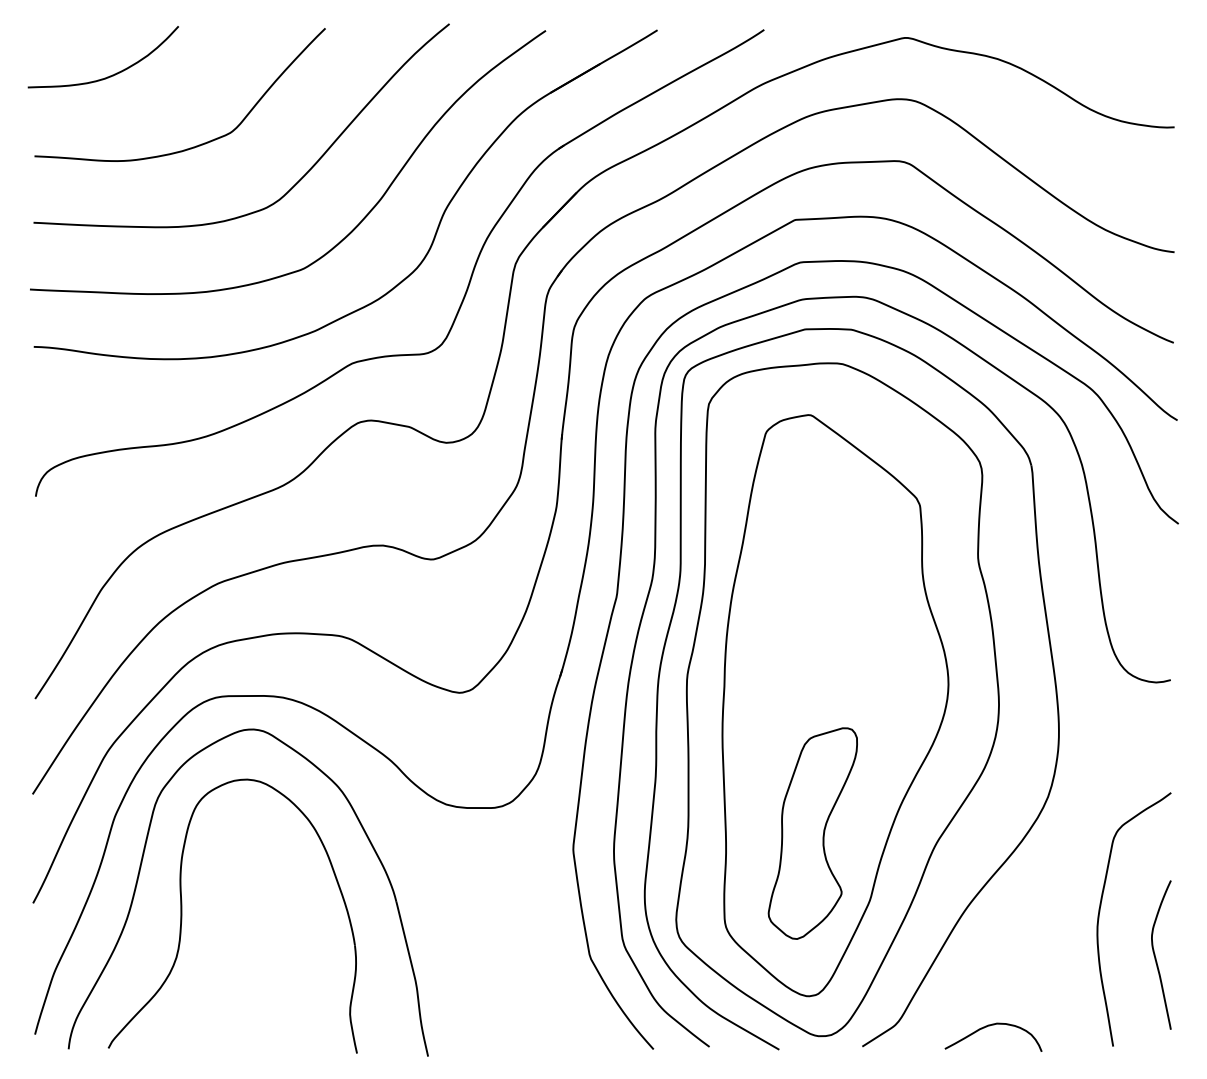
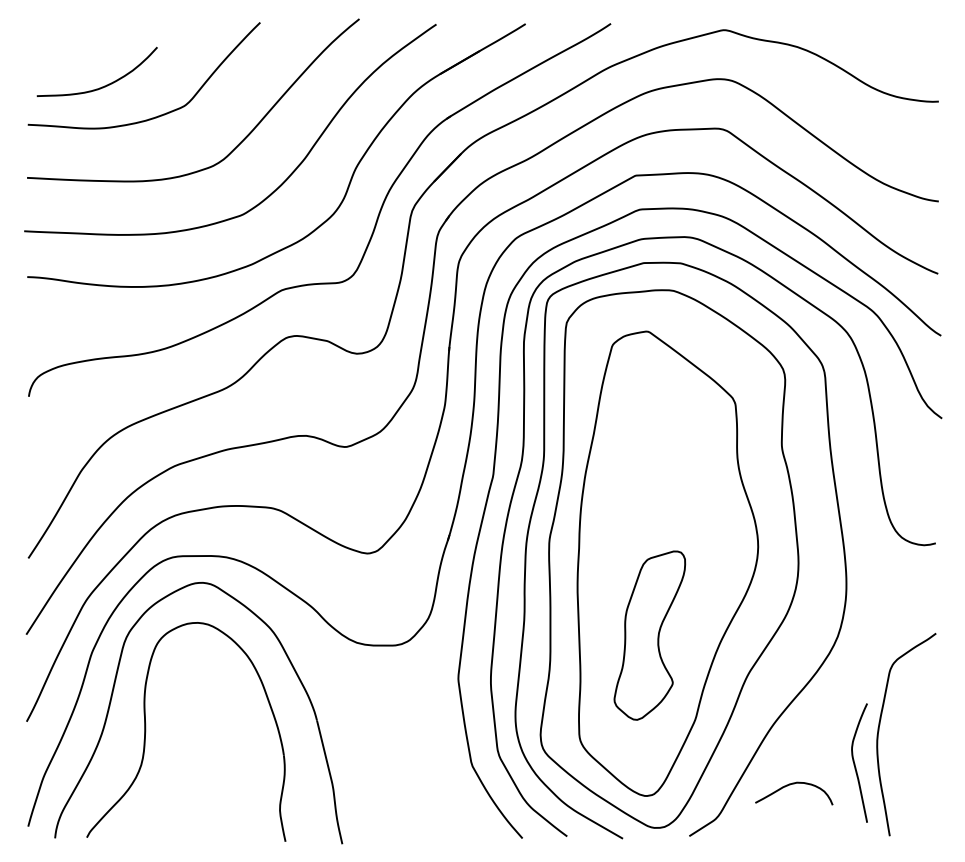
curve: (109, 75) -> (102, 86), moved
part: (812, 833) -> (649, 635), moved
curve: (1156, 957) -> (855, 765), moved
curve: (990, 1026) -> (791, 785), moved

